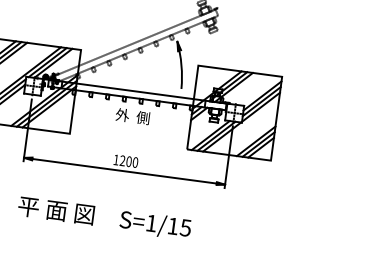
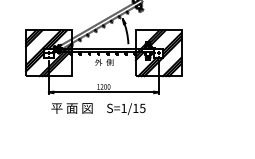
text: (104, 219) -> (98, 109), moved

